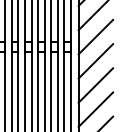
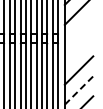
line: (95, 36) -> (78, 30), removed
line: (95, 61) -> (78, 50), removed
line: (96, 109) -> (79, 90), solid -> dashed

